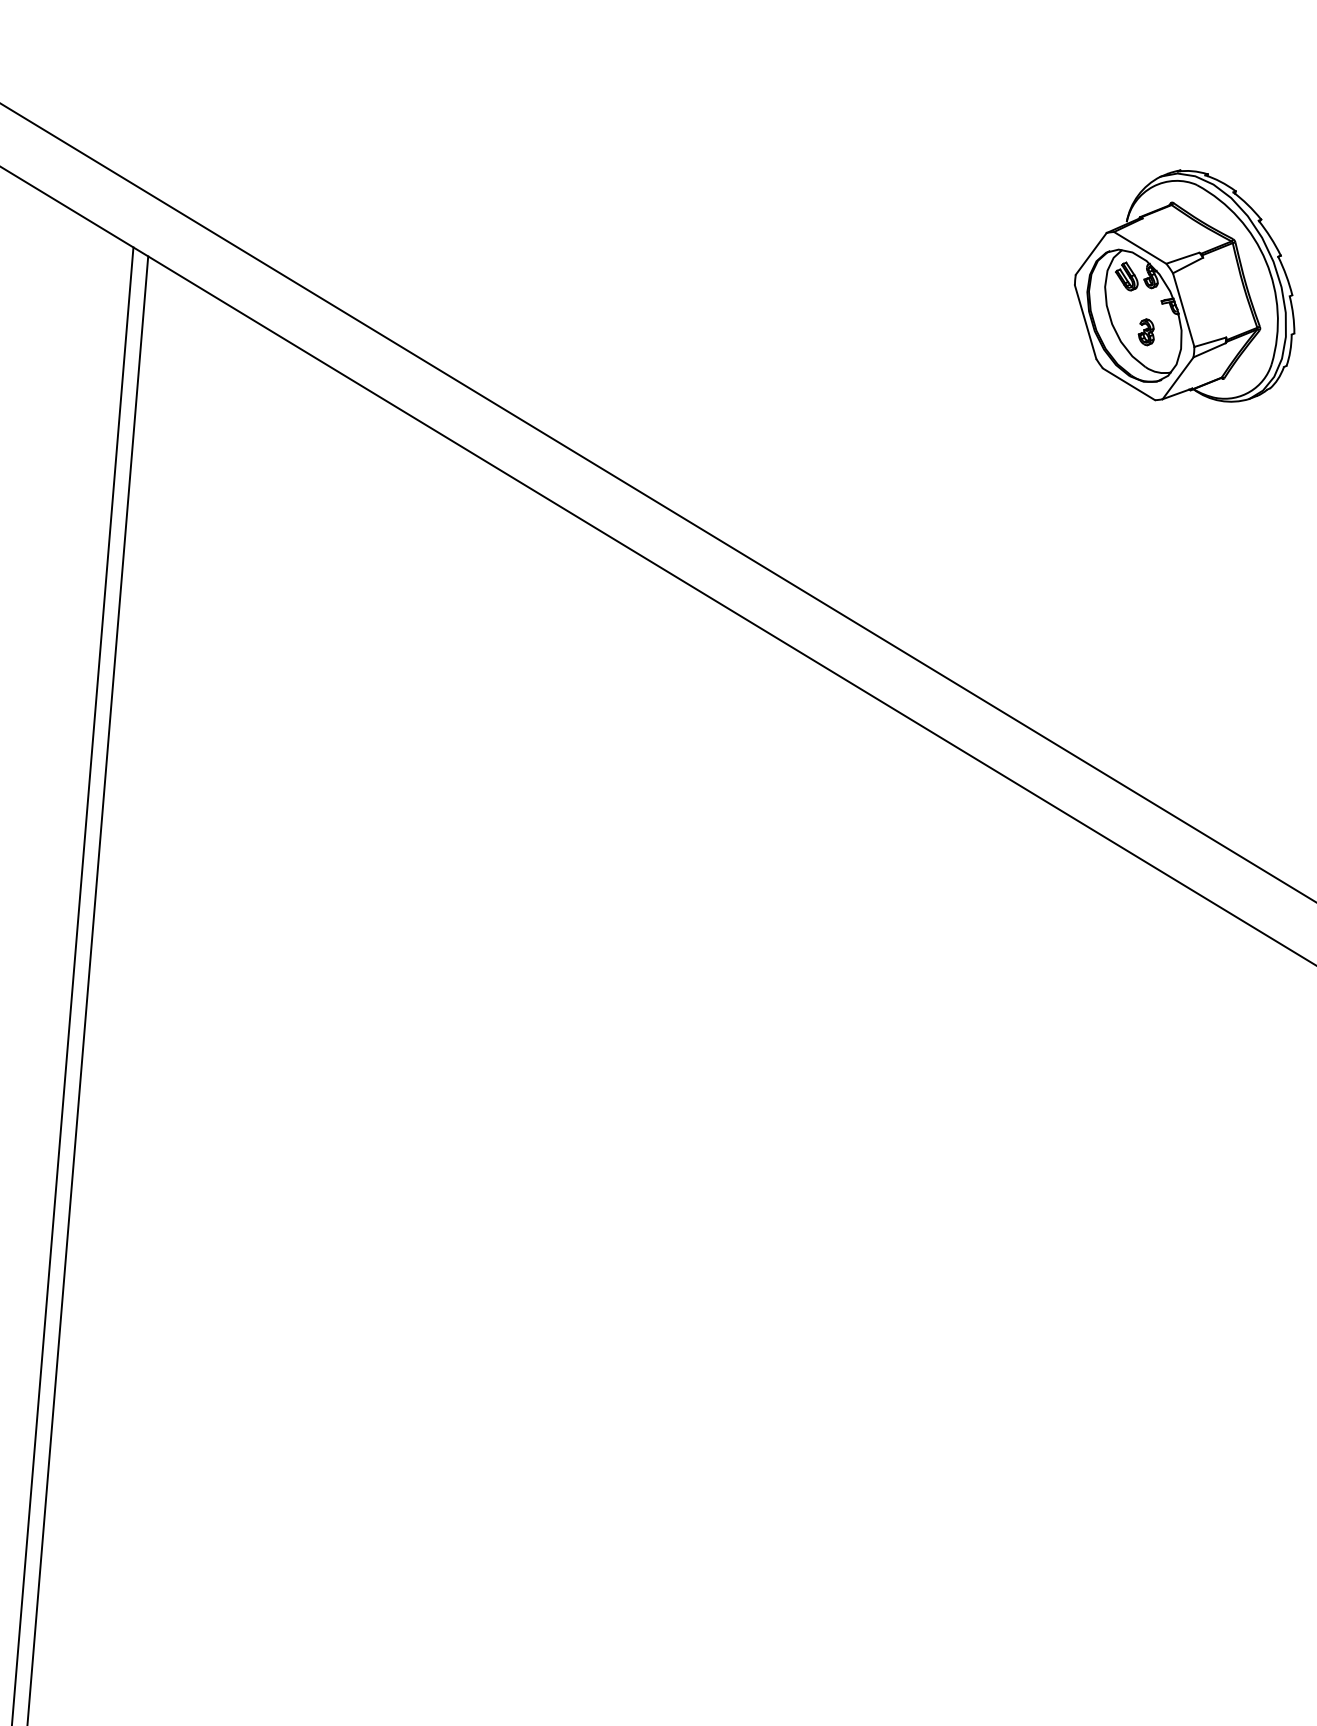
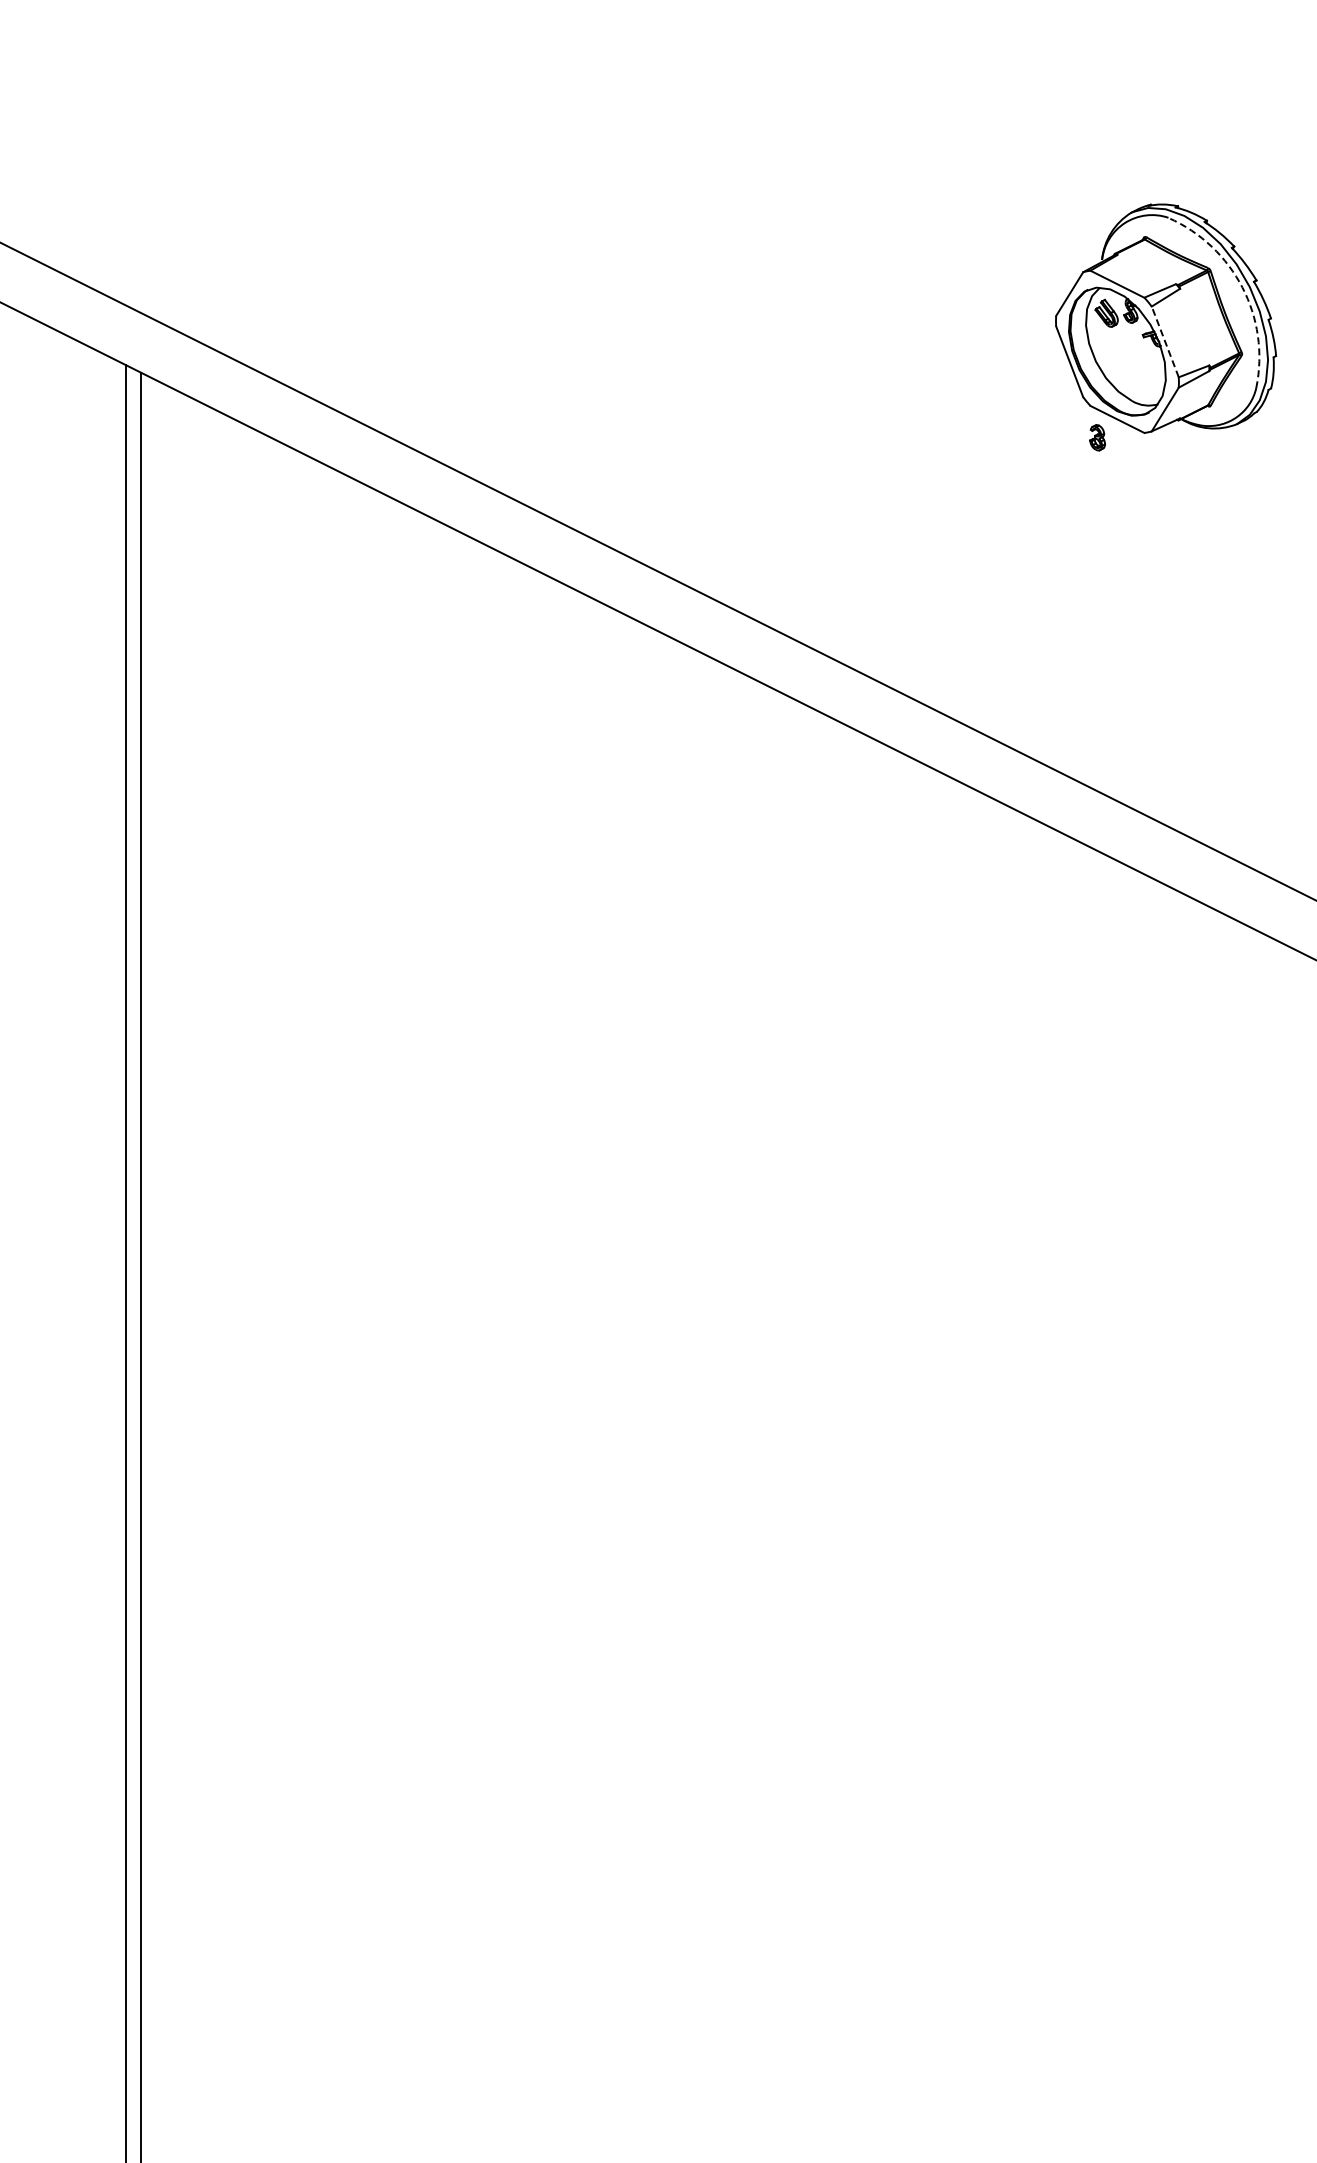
arc: (1266, 261) -> (1242, 287), solid -> dashed
line: (1183, 309) -> (1165, 341), solid -> dashed
part: (1146, 331) -> (1097, 437), moved

